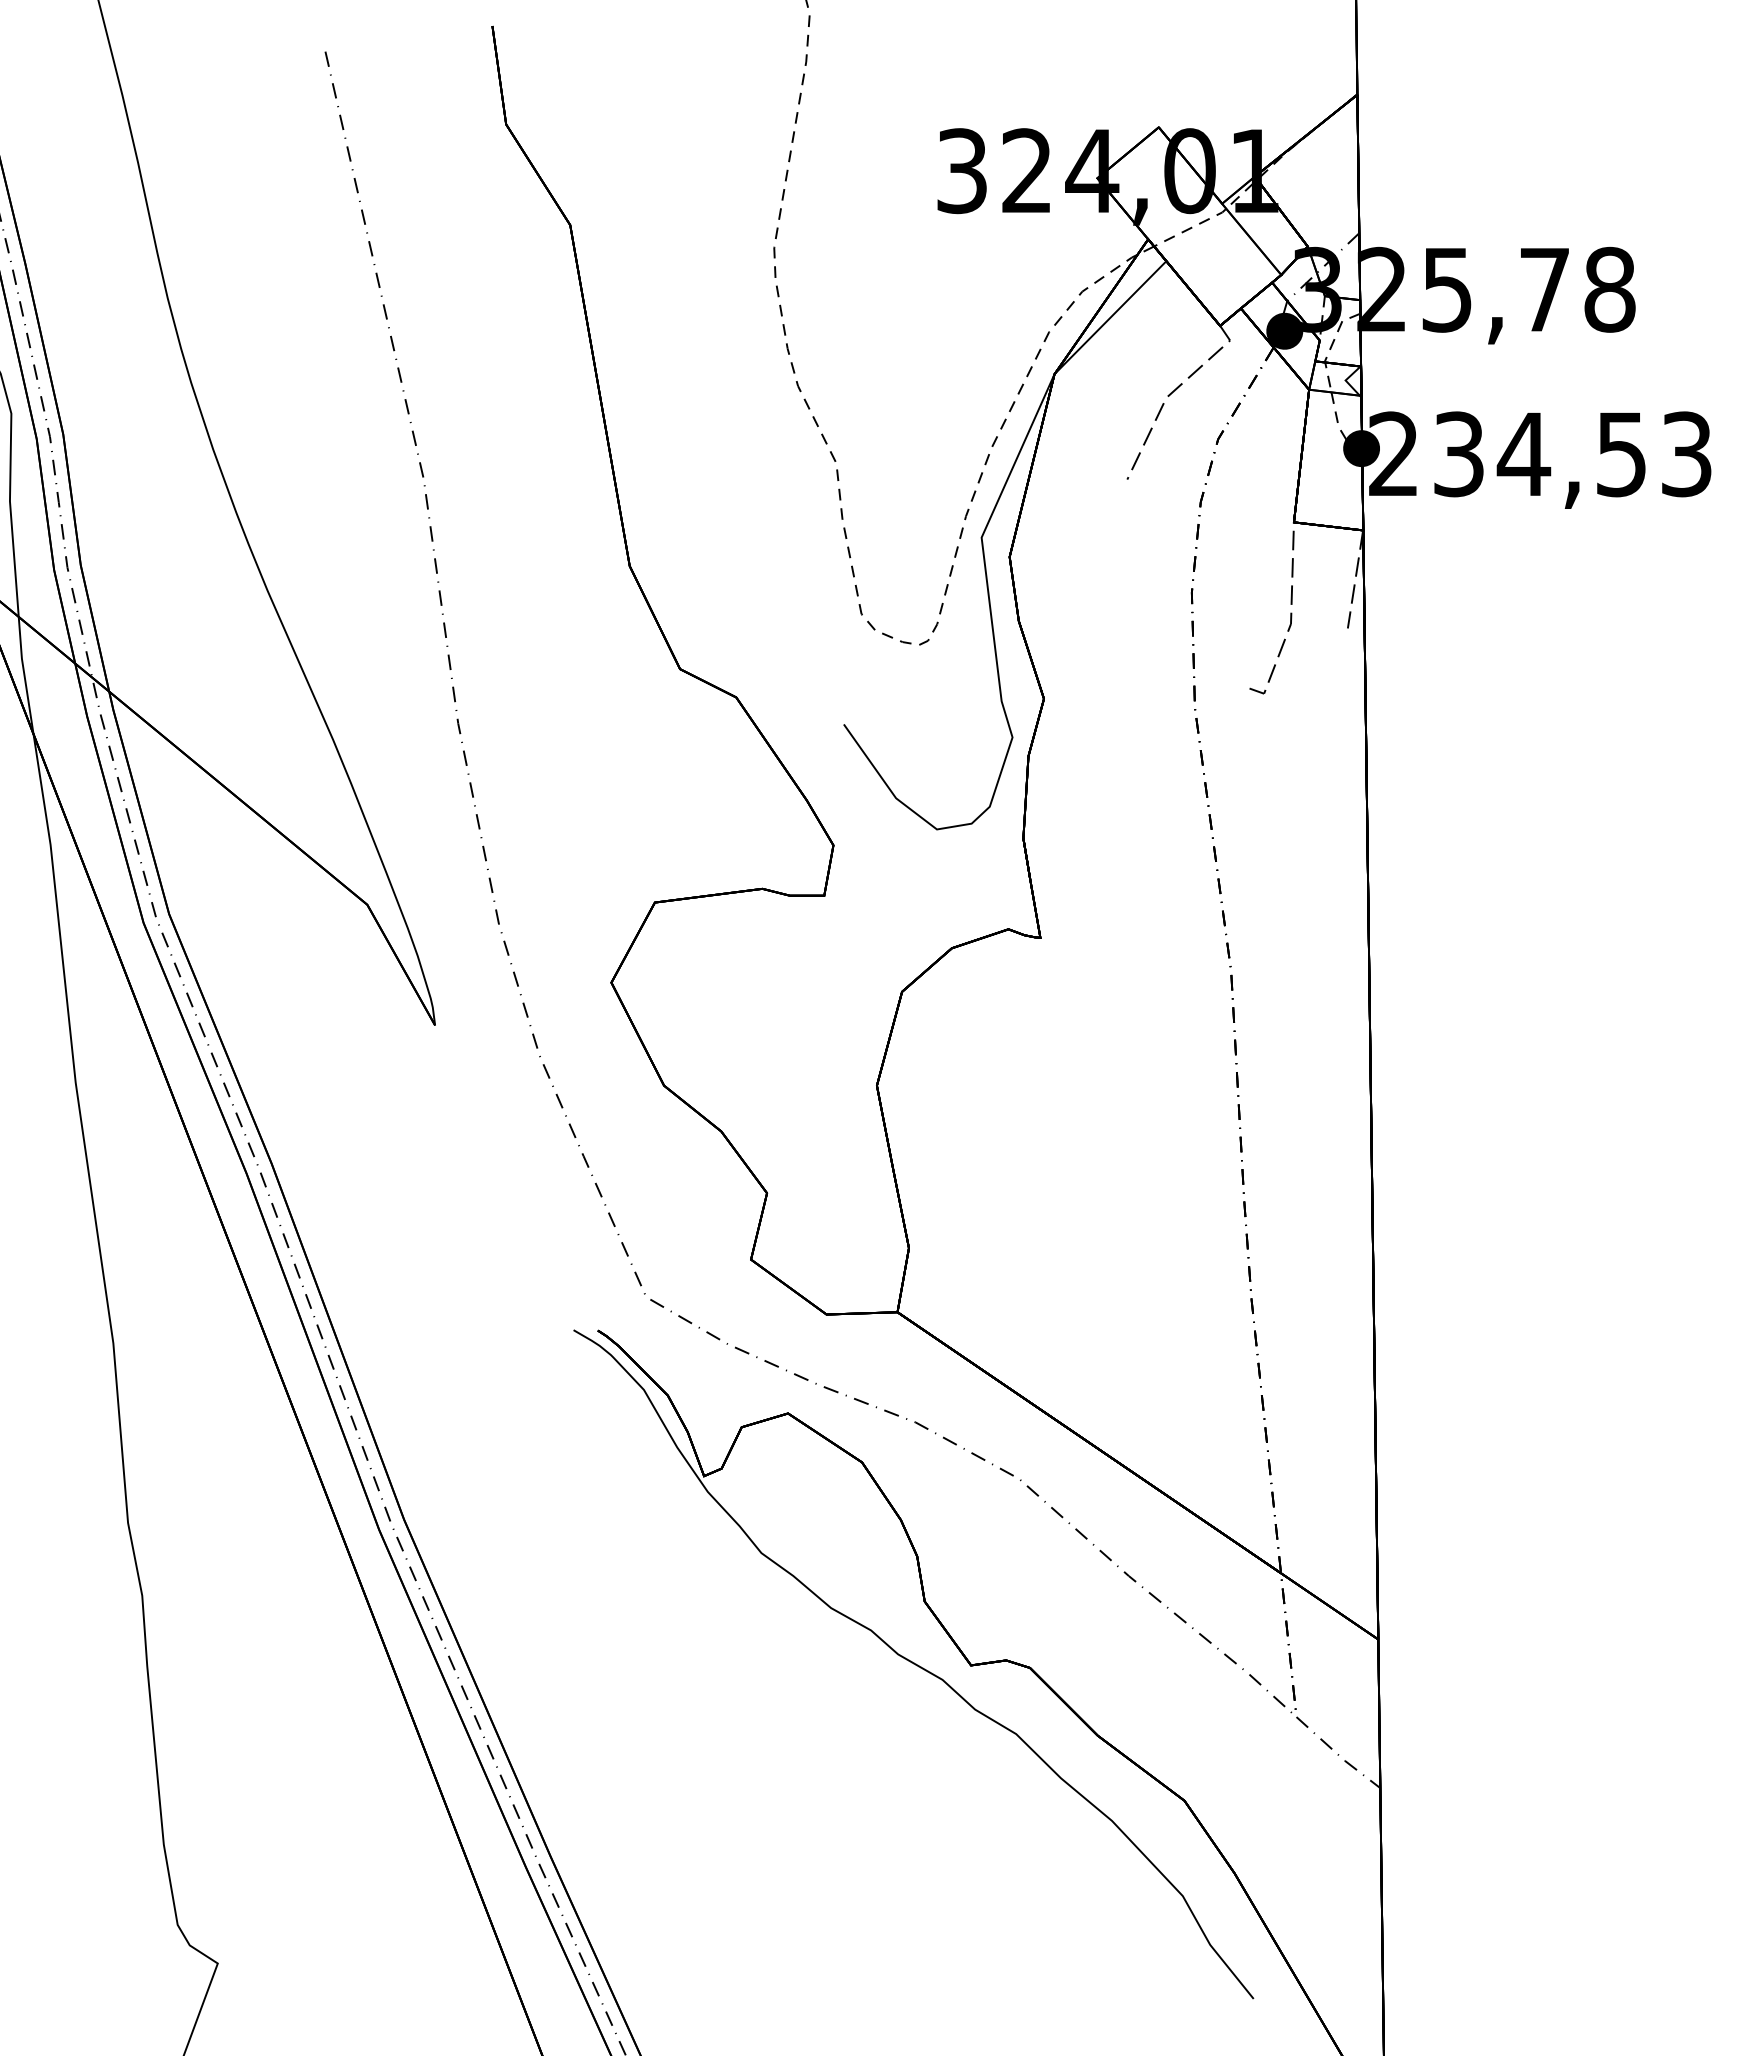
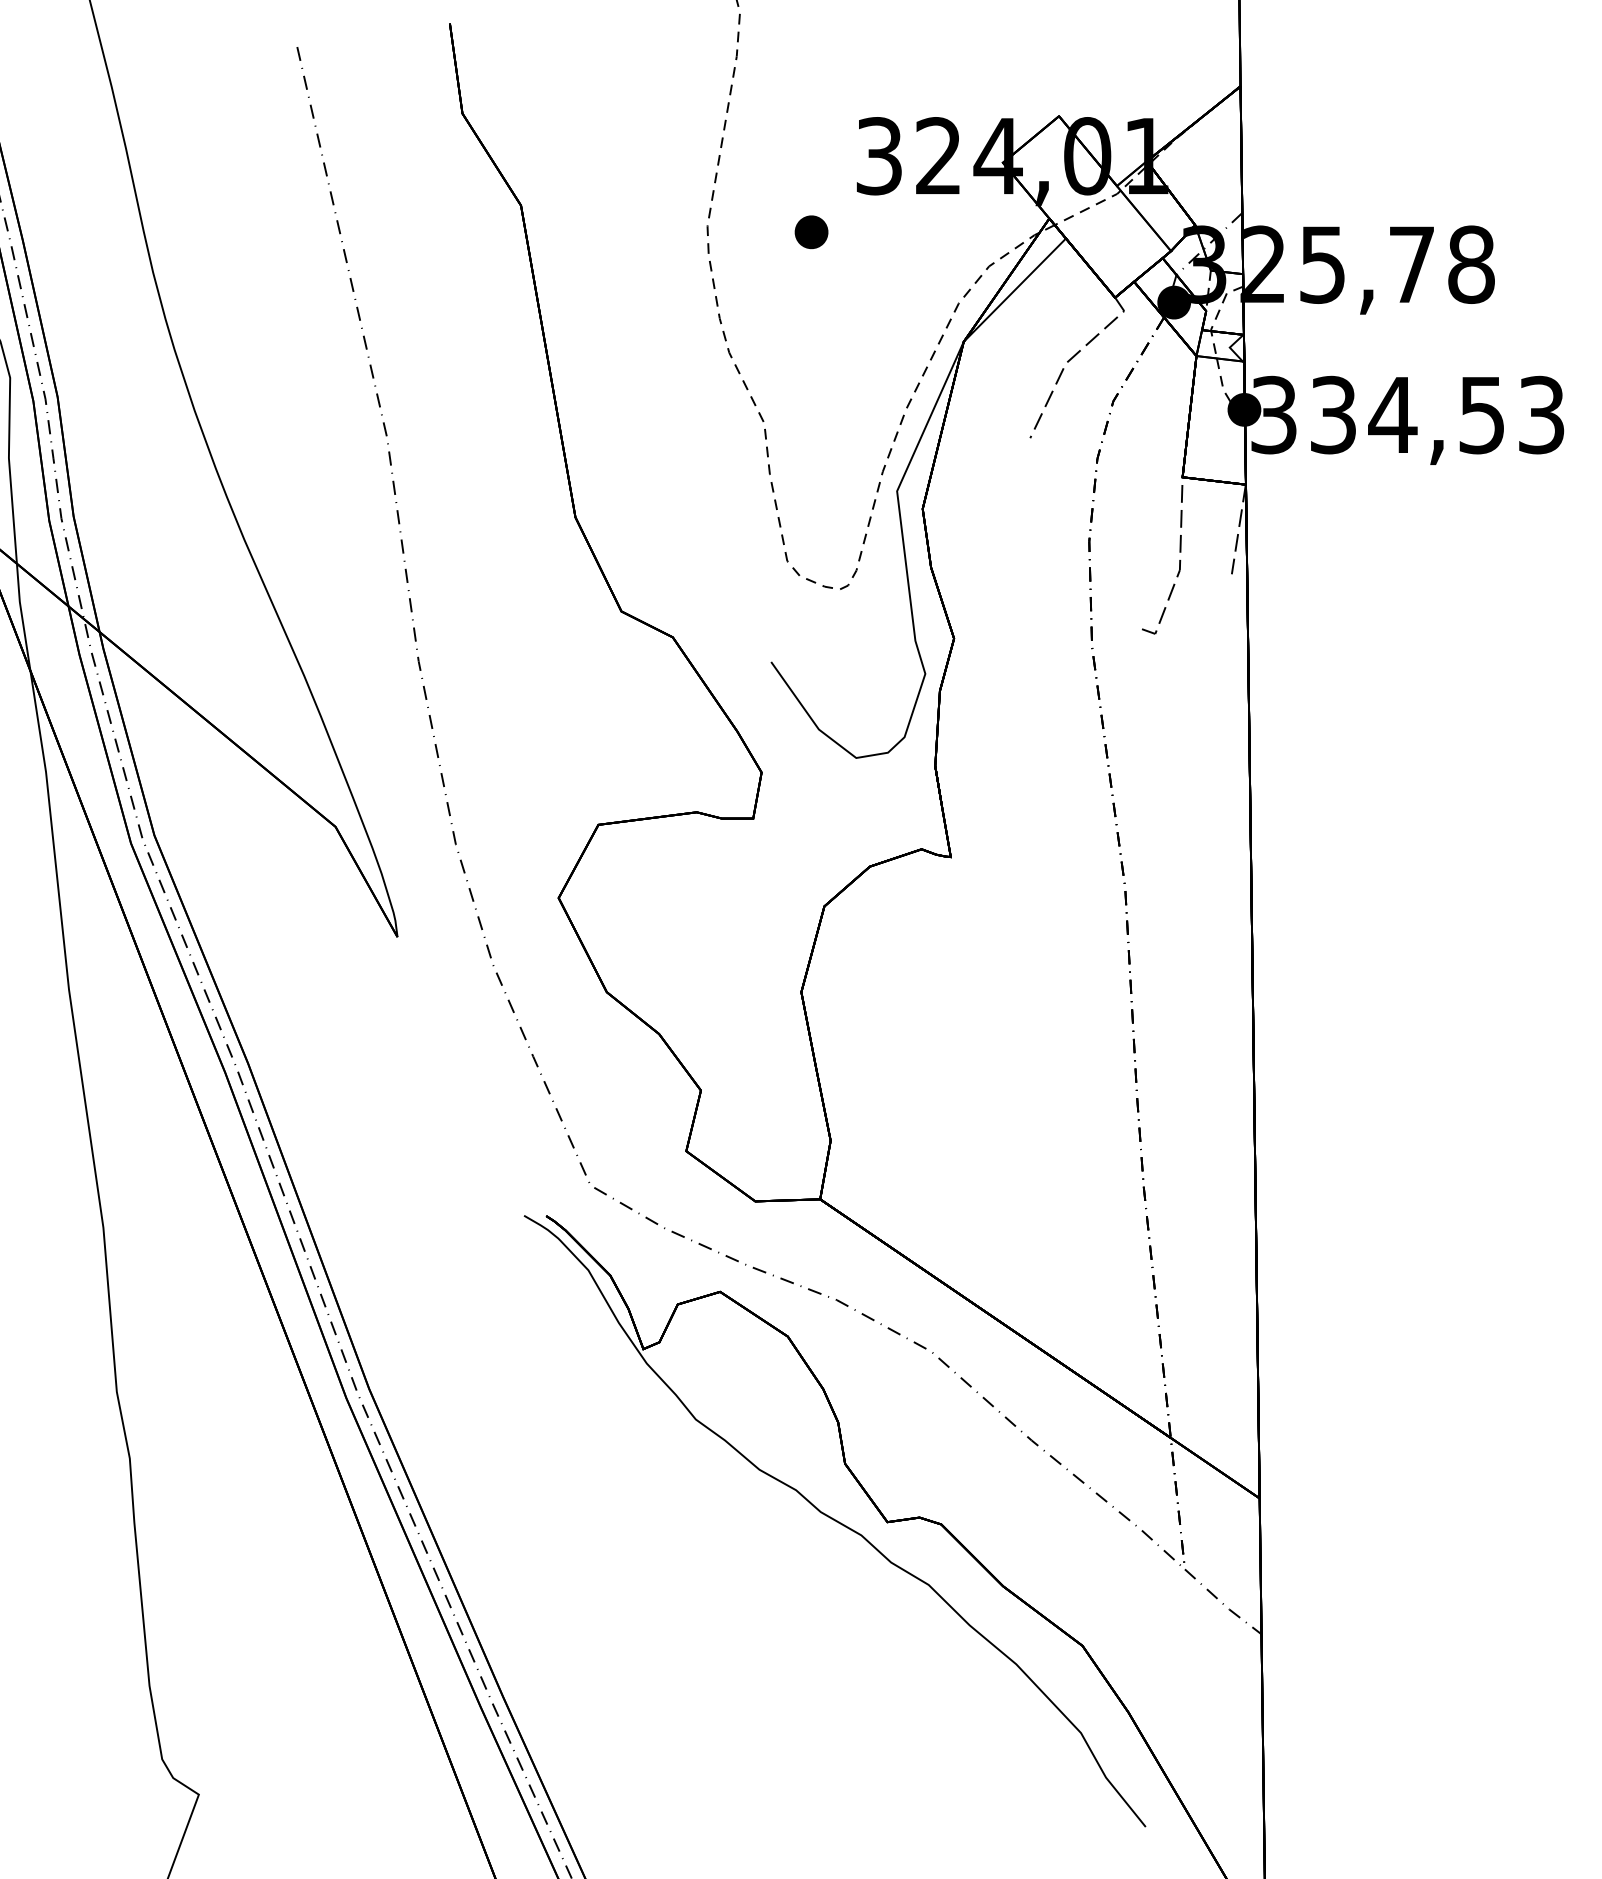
part: (887, 254) -> (811, 232), added
text: (1393, 454) -> (1273, 415), 234,53 -> 334,53

